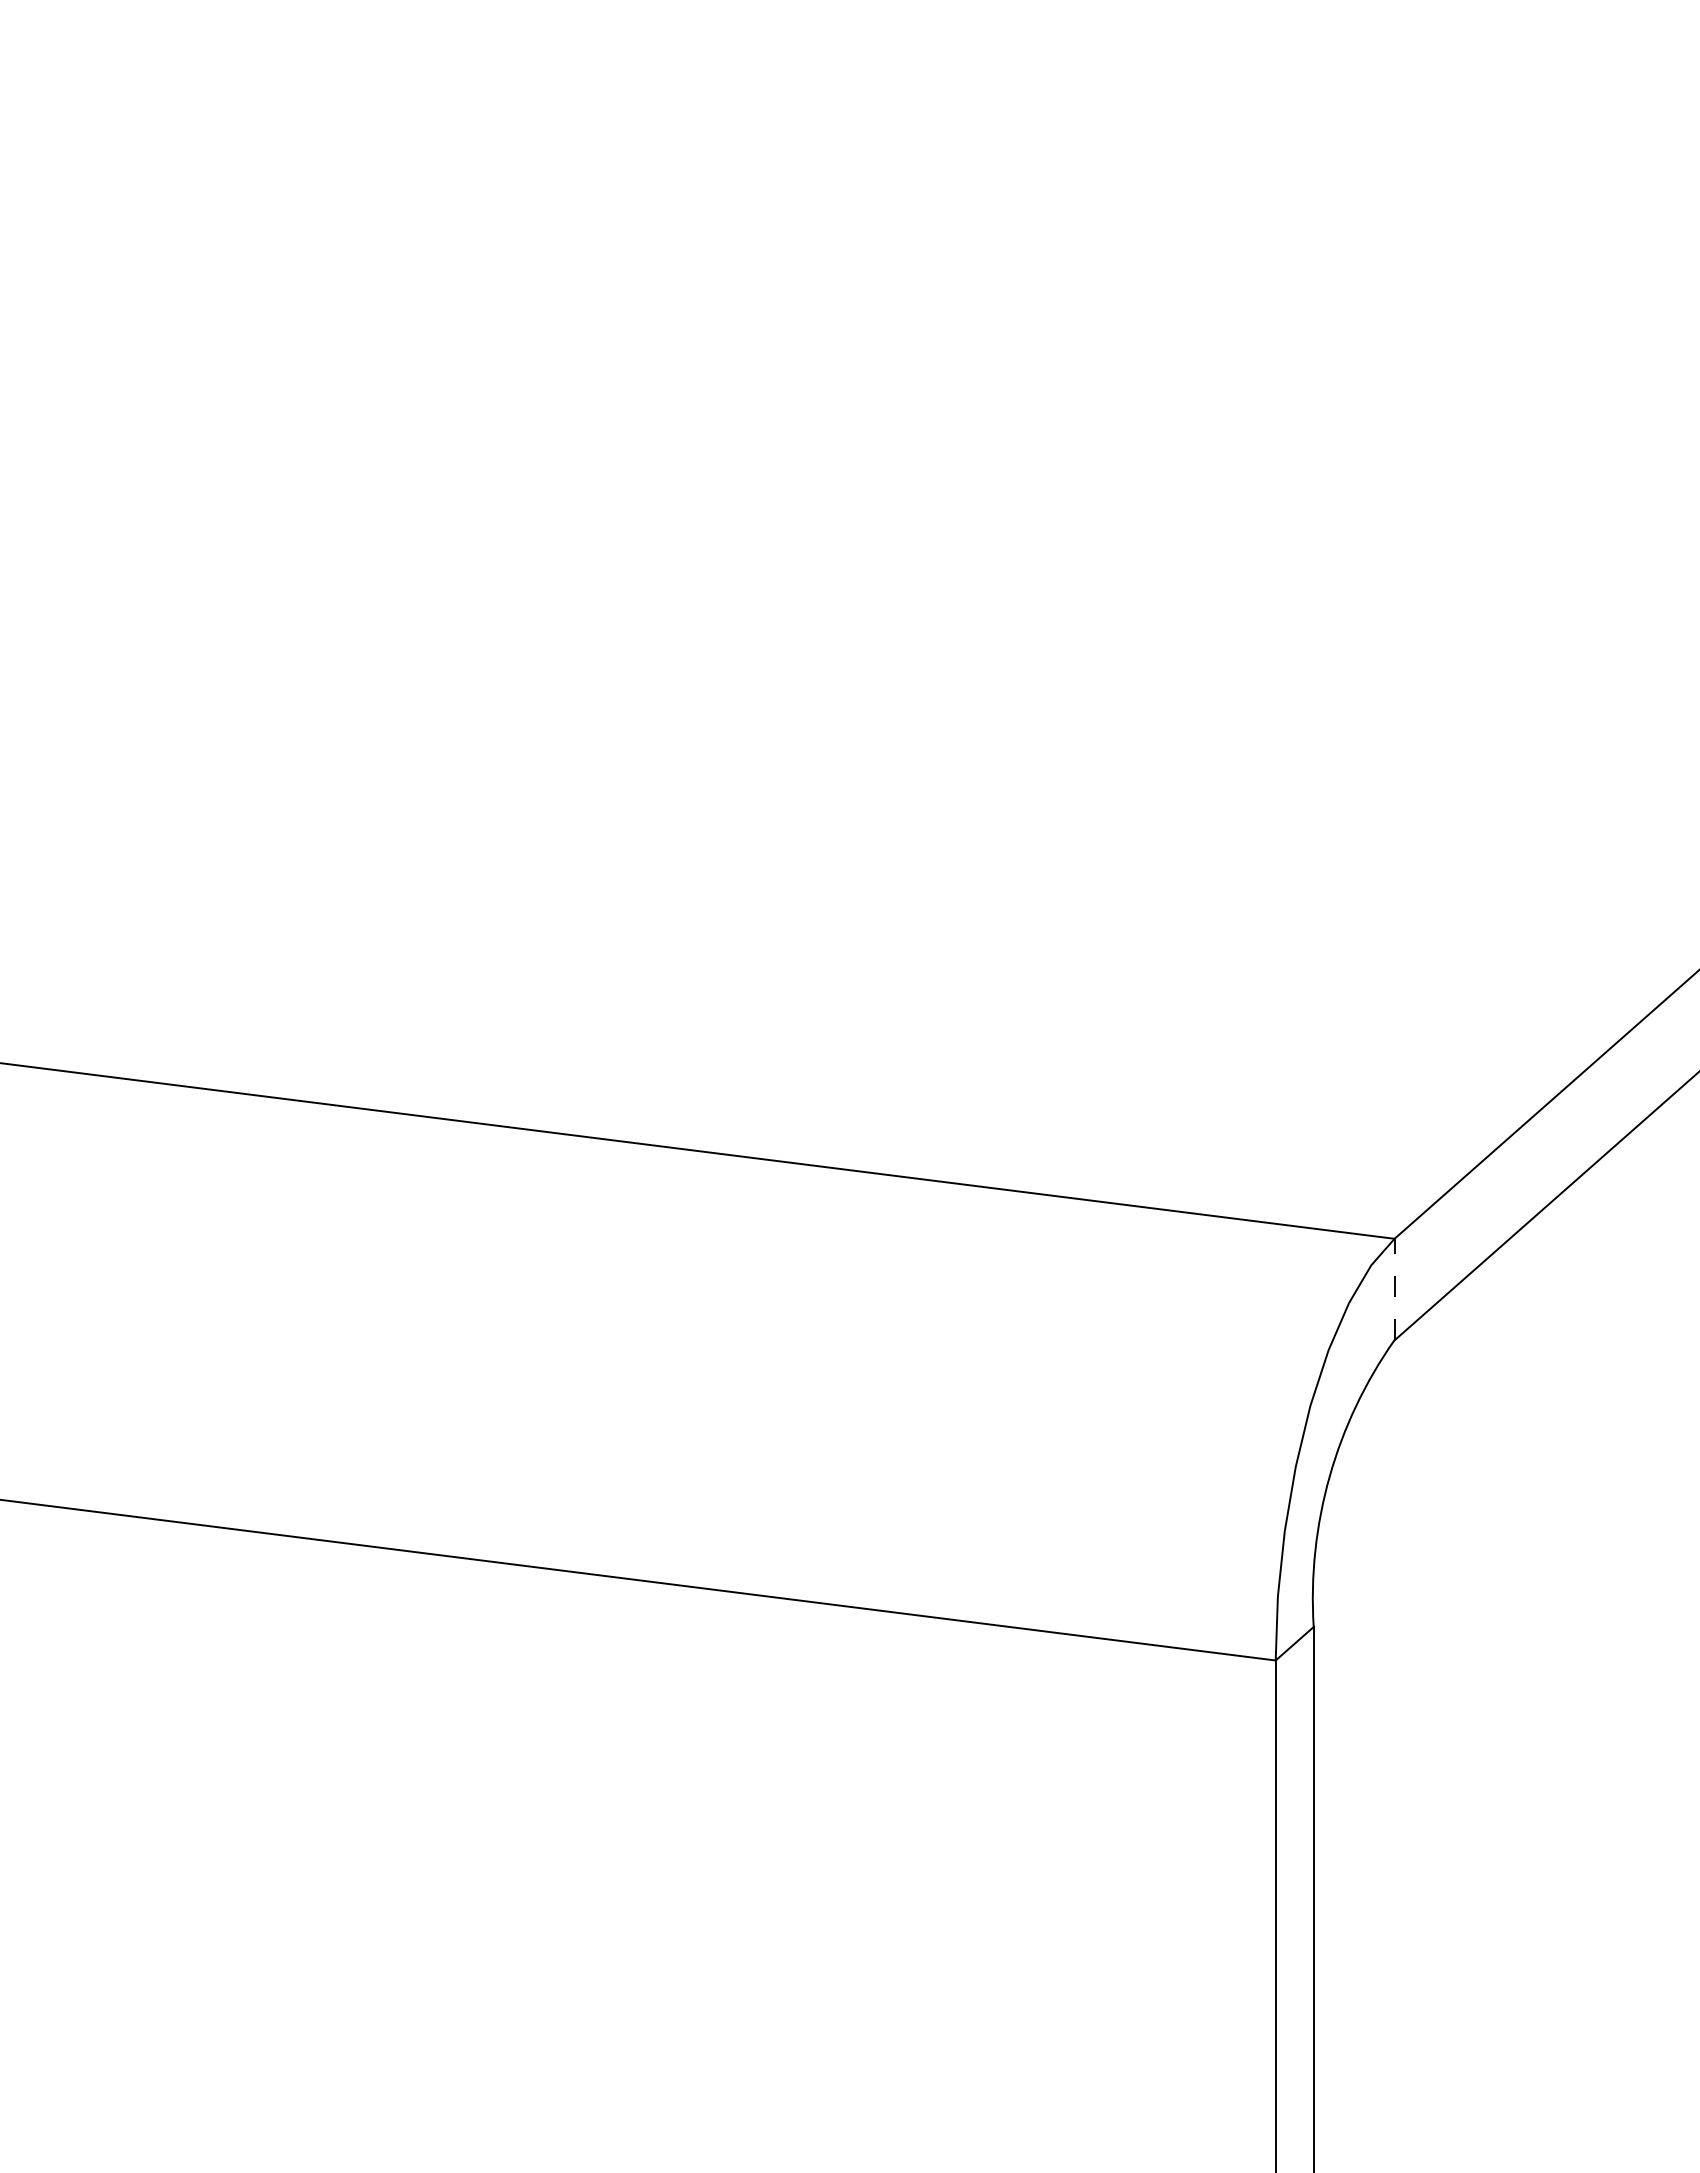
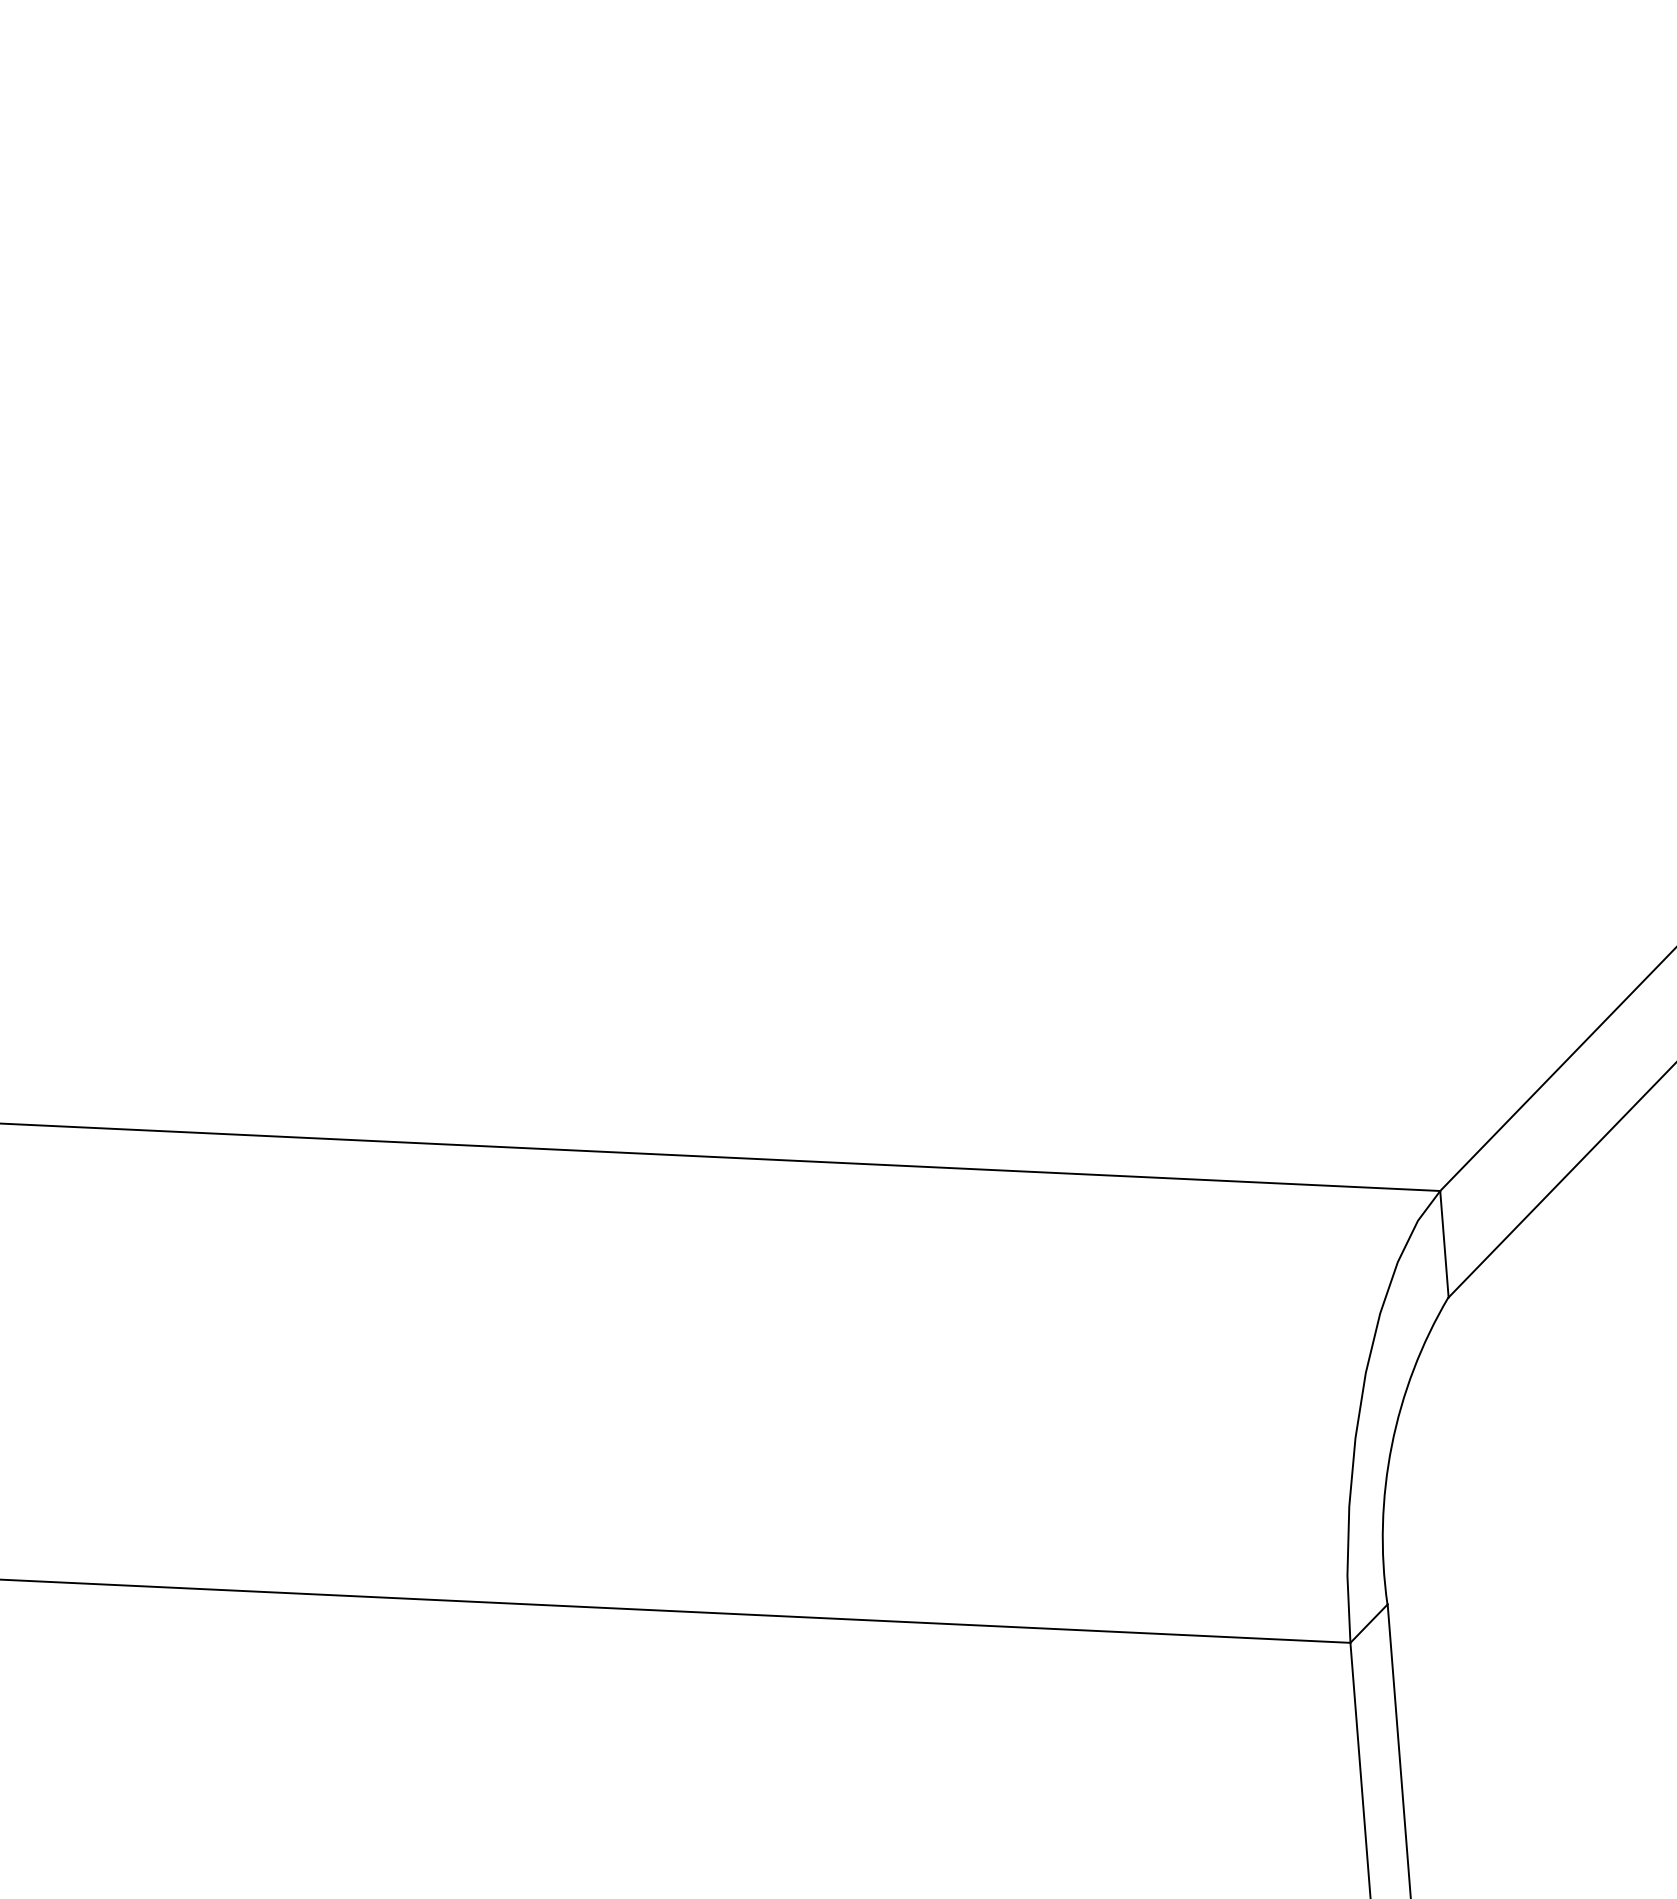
line: (1394, 1289) -> (1444, 1244), dashed -> solid

